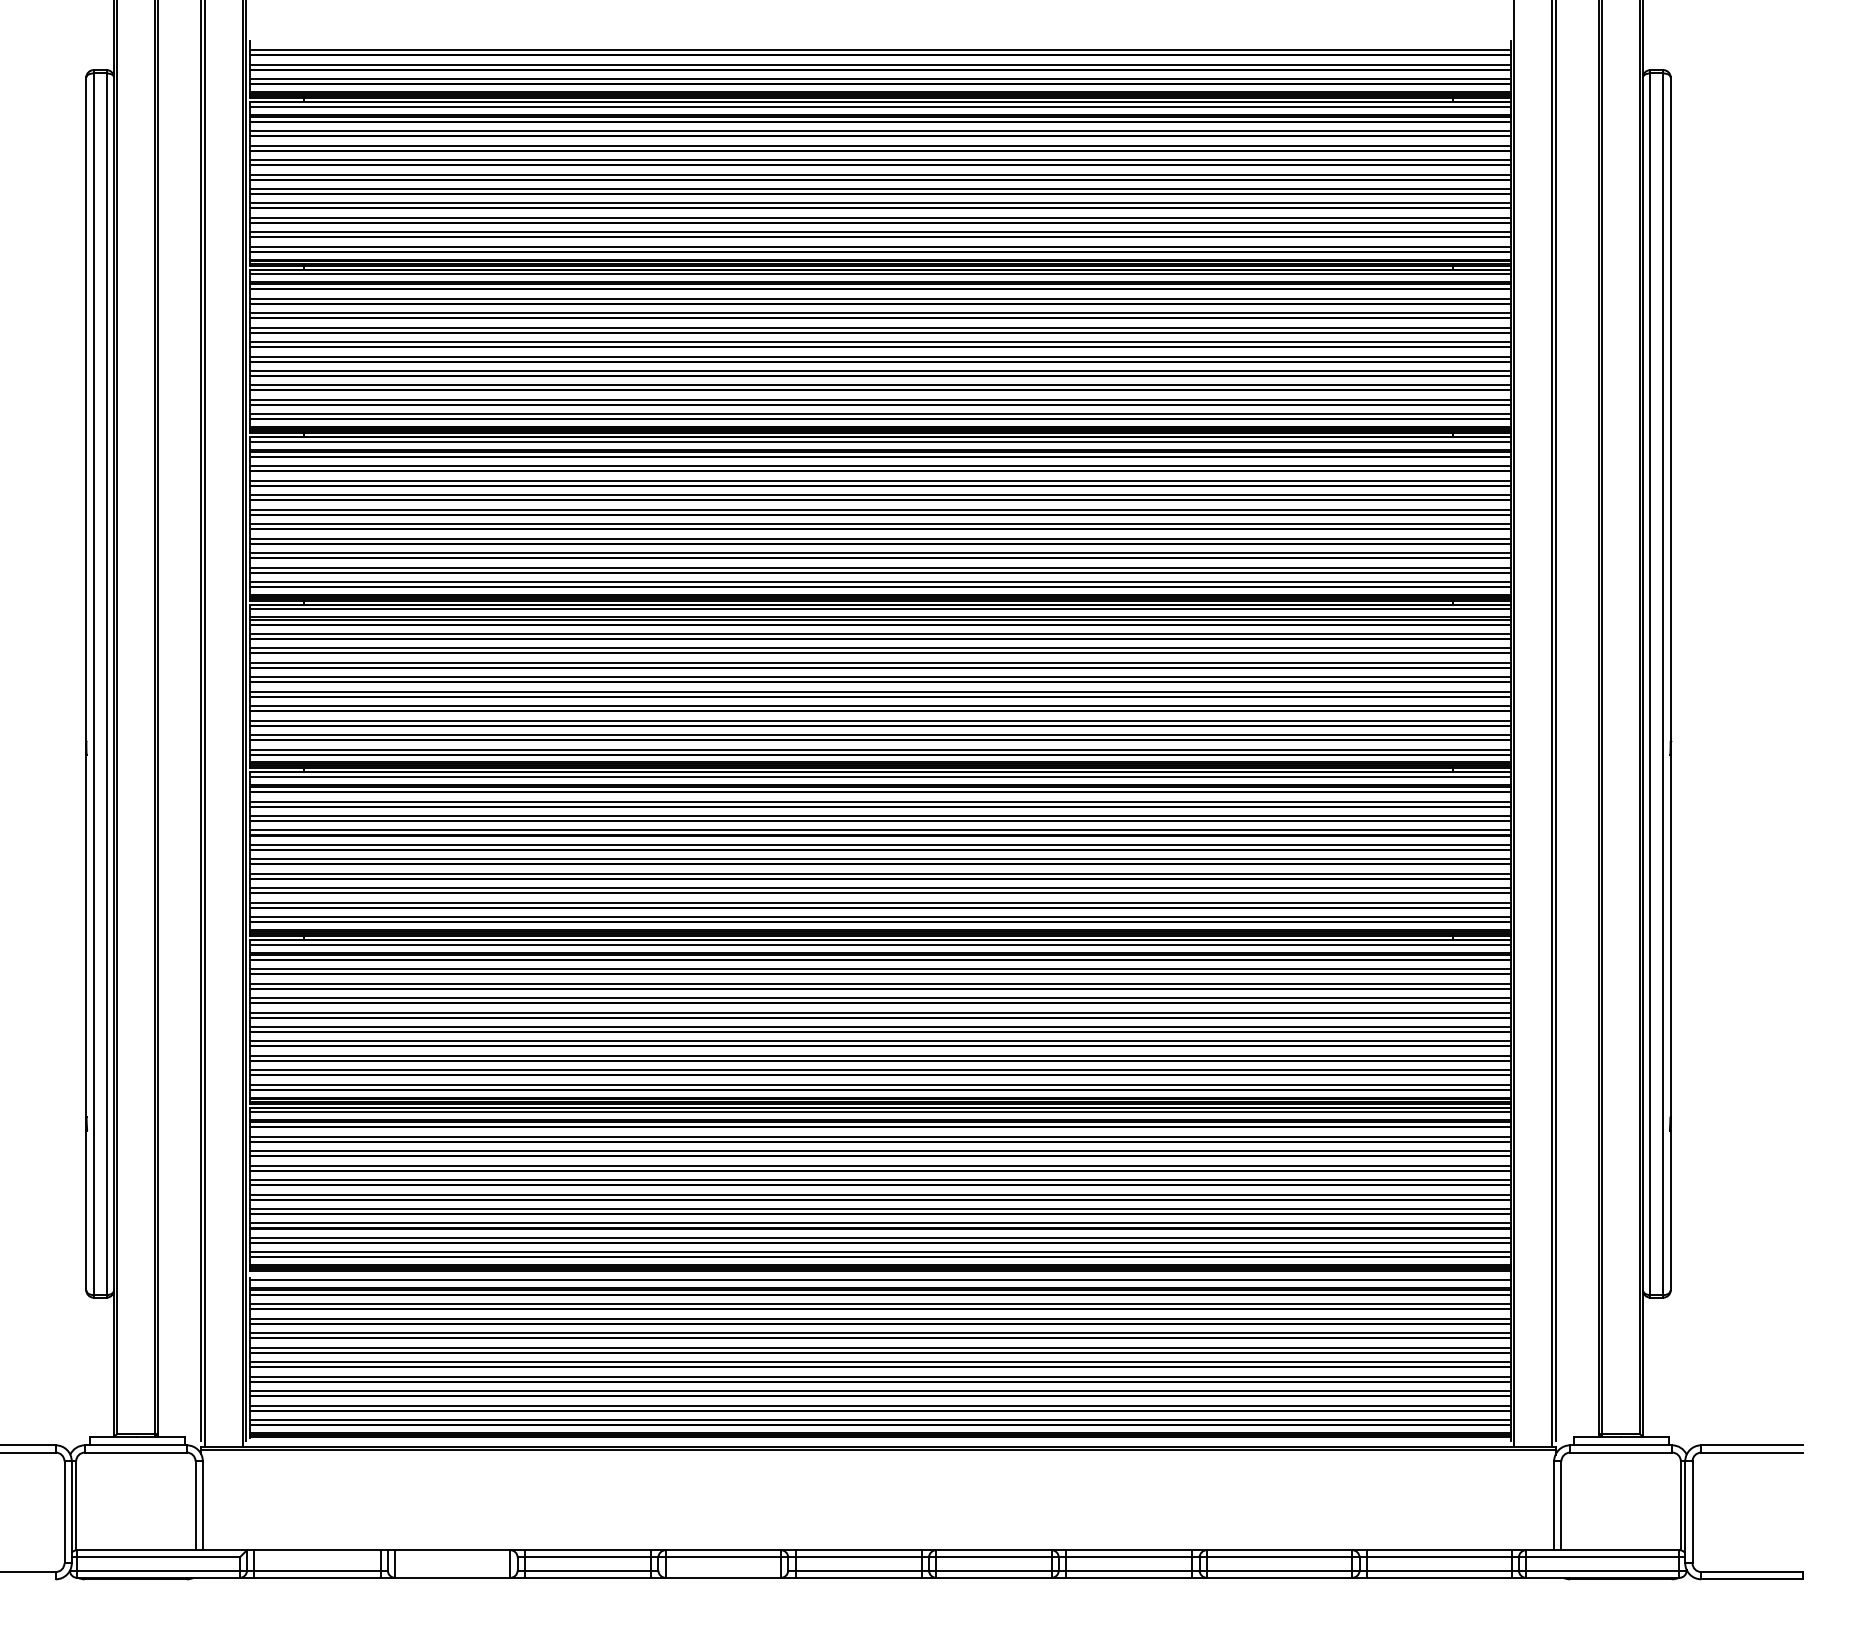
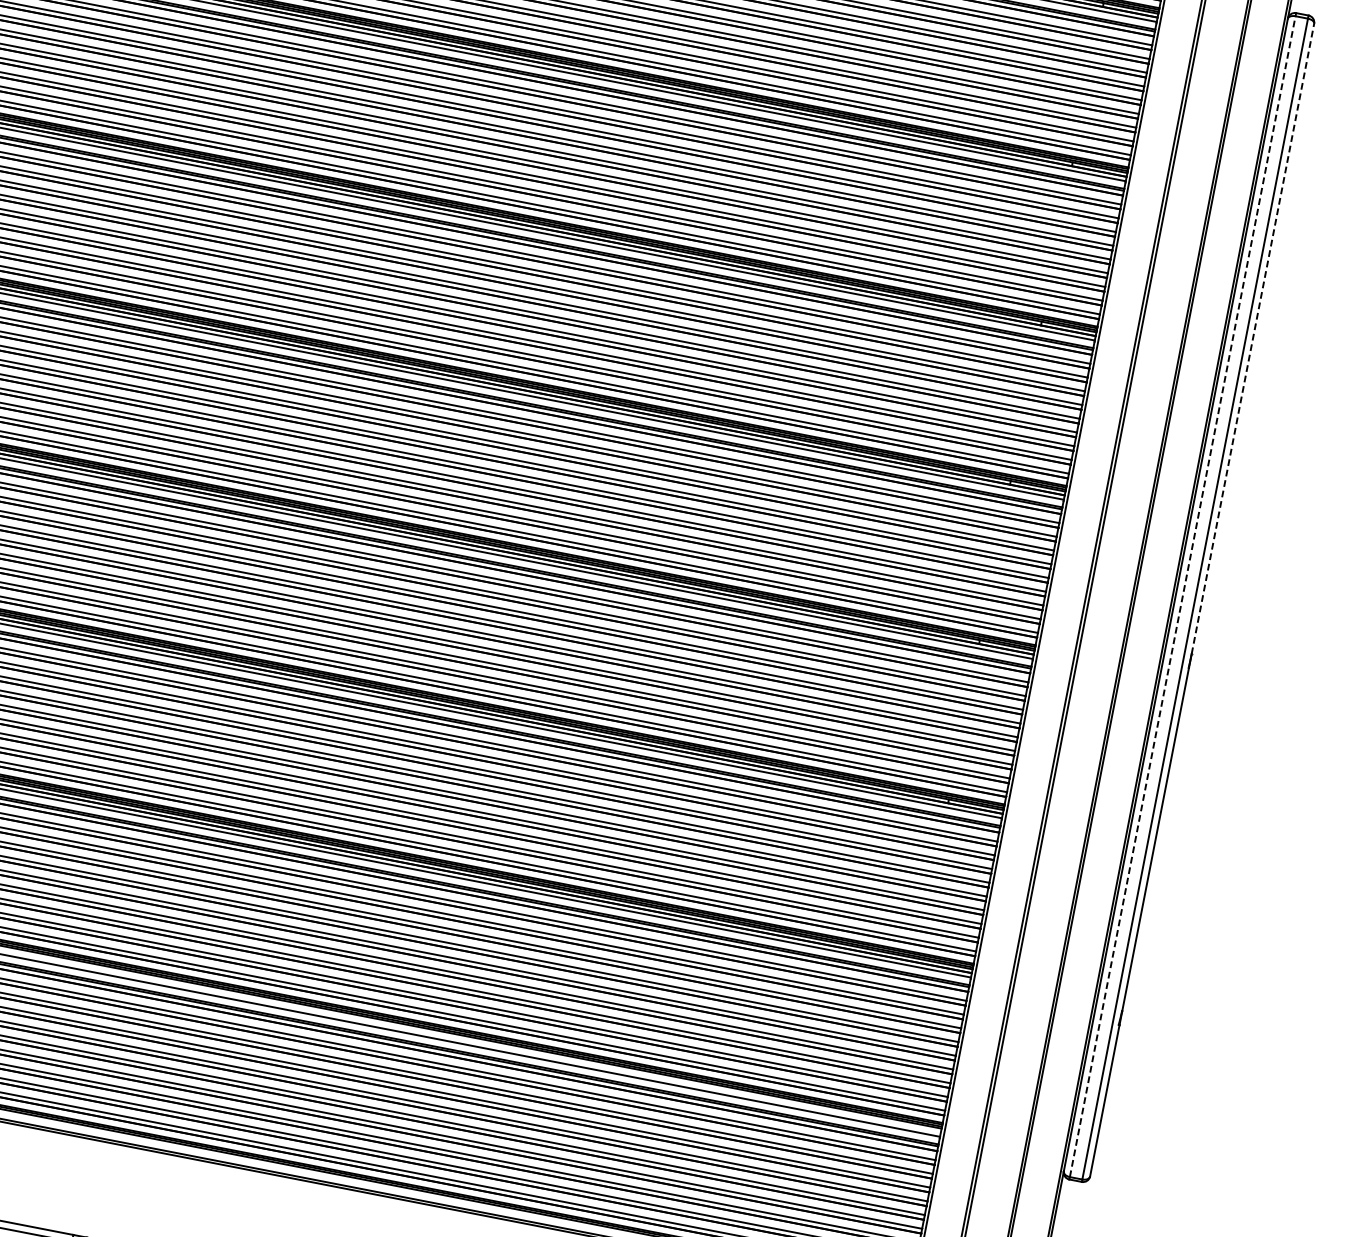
line: (1670, 409) -> (1252, 339), solid -> dashed
line: (1650, 684) -> (1182, 596), solid -> dashed

